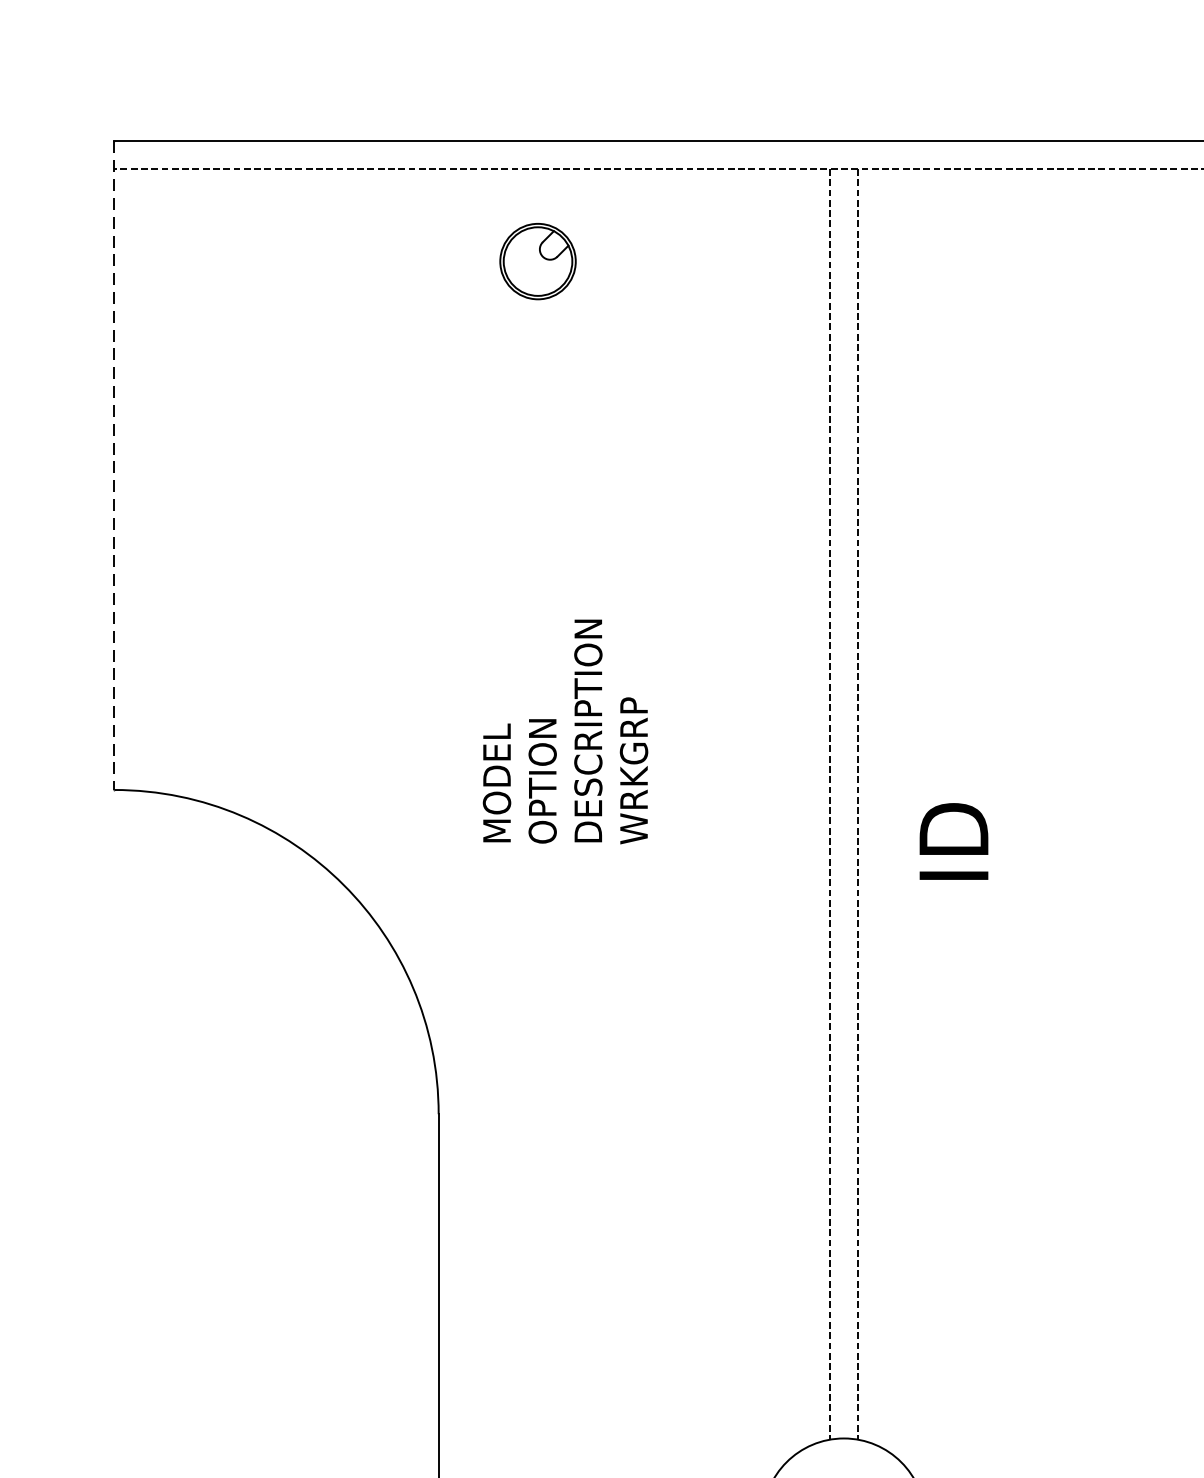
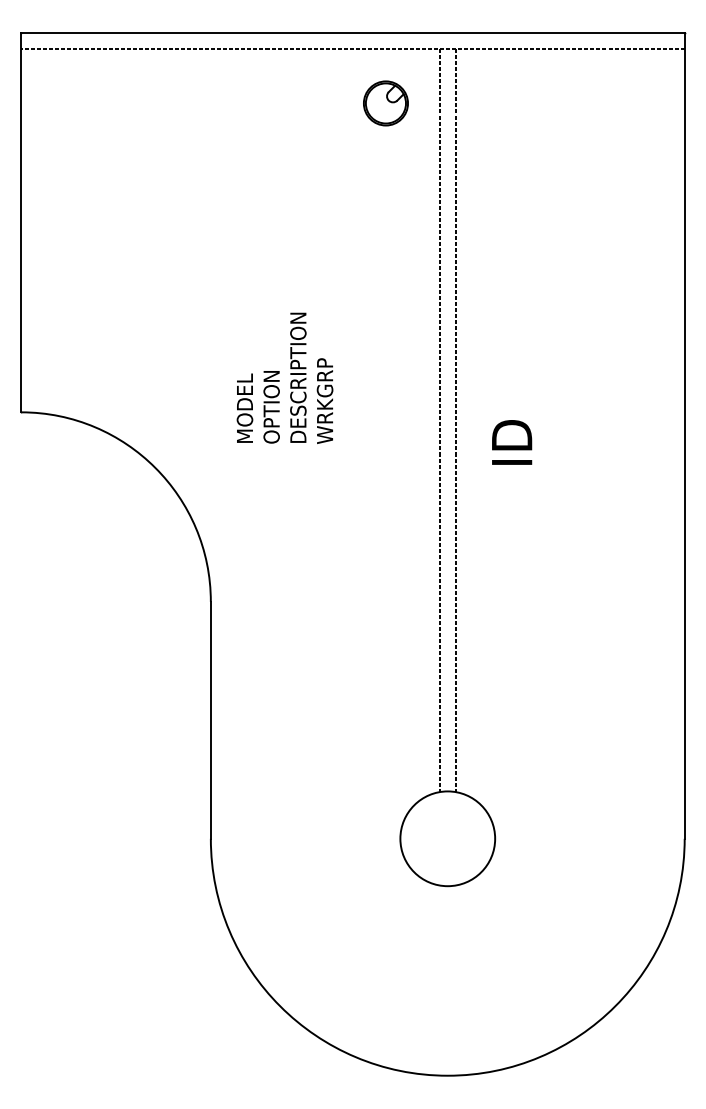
part: (537, 261) -> (385, 103), moved
line: (114, 465) -> (21, 222), dashed -> solid

